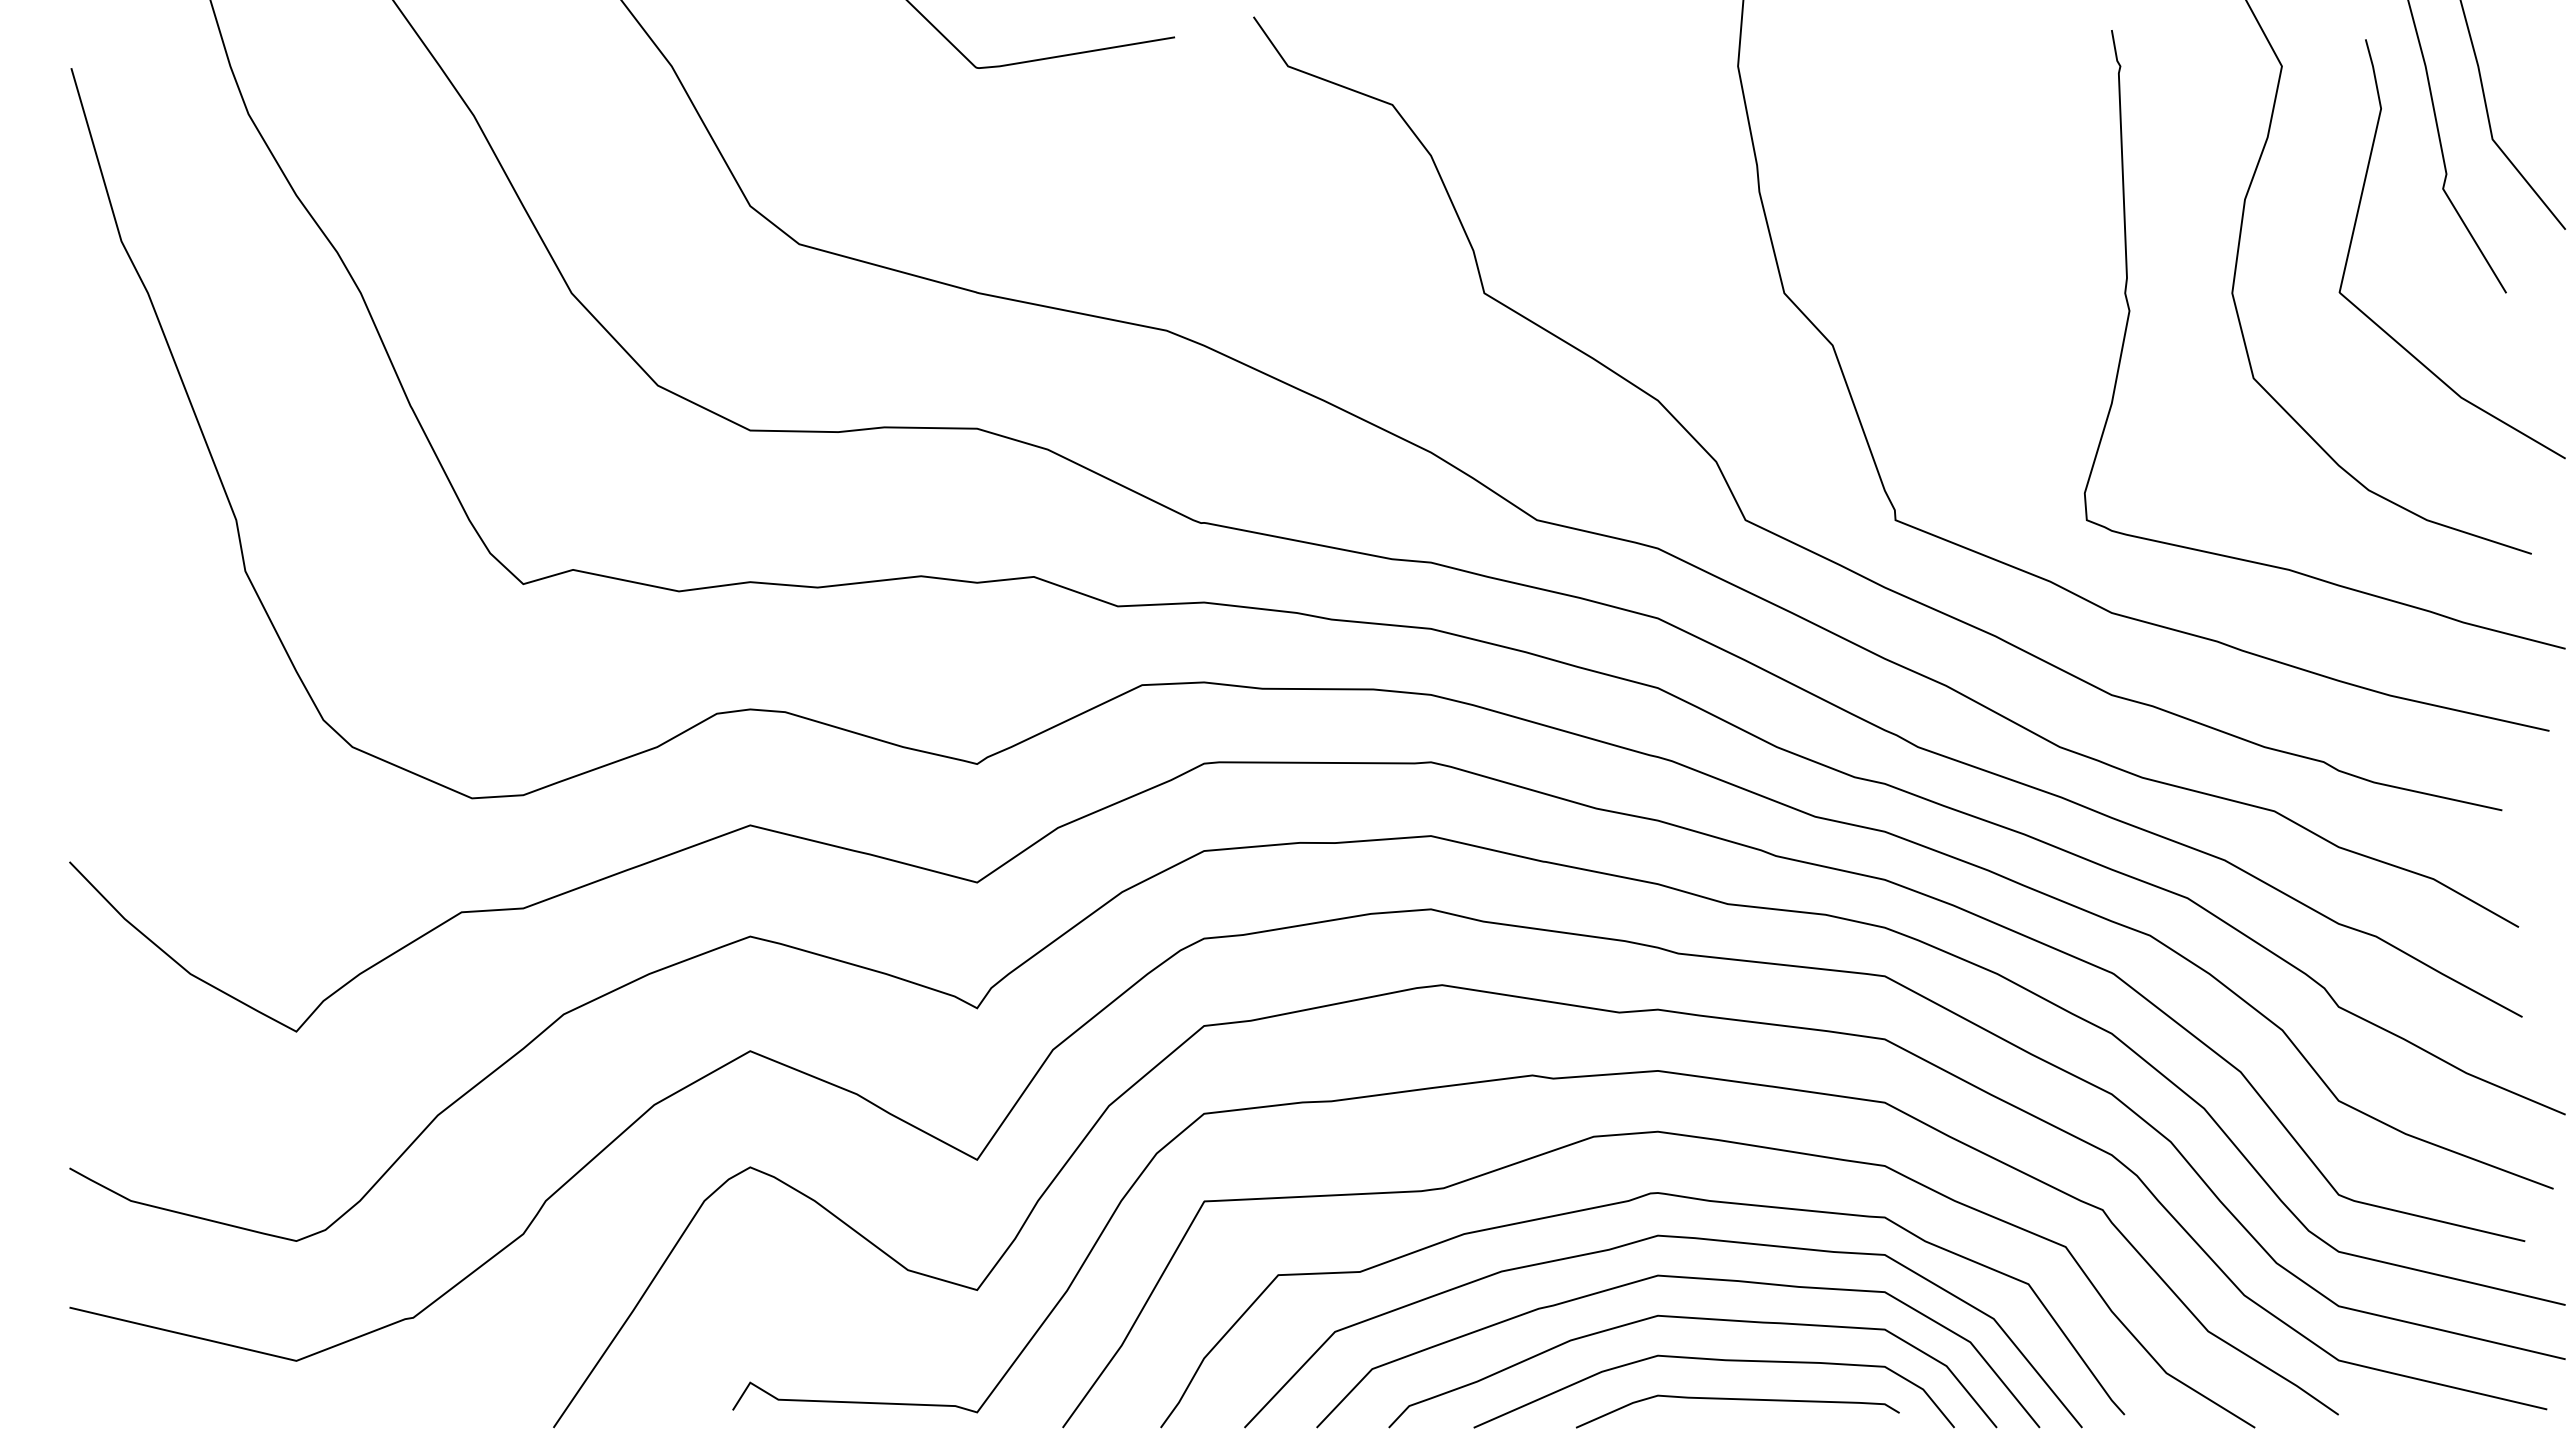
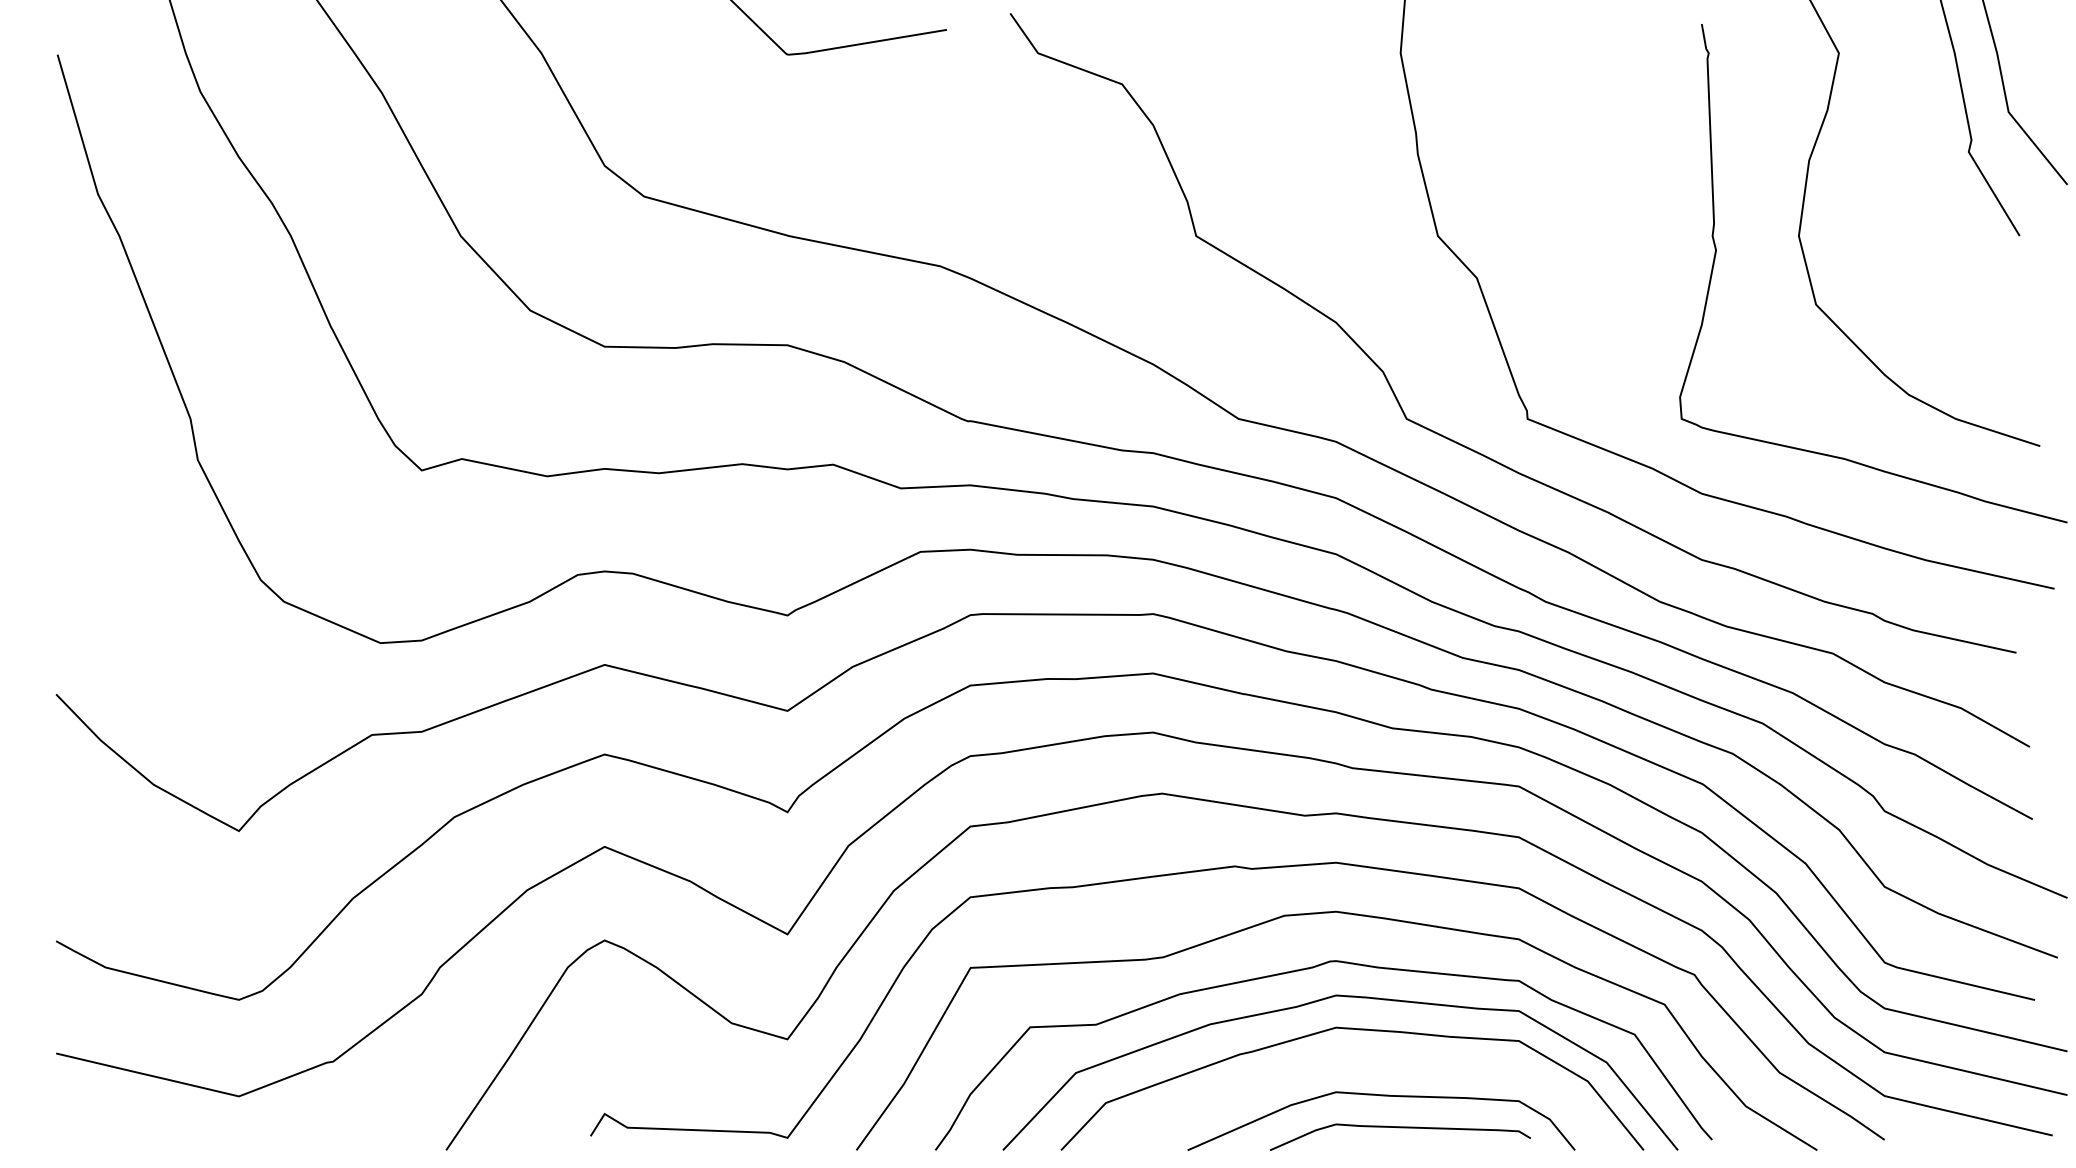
curve: (2354, 232) -> (1897, 187), removed
curve: (1695, 1319) -> (1366, 1063), removed

